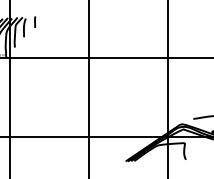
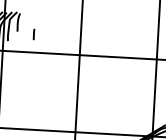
curve: (35, 21) -> (34, 33), moved

